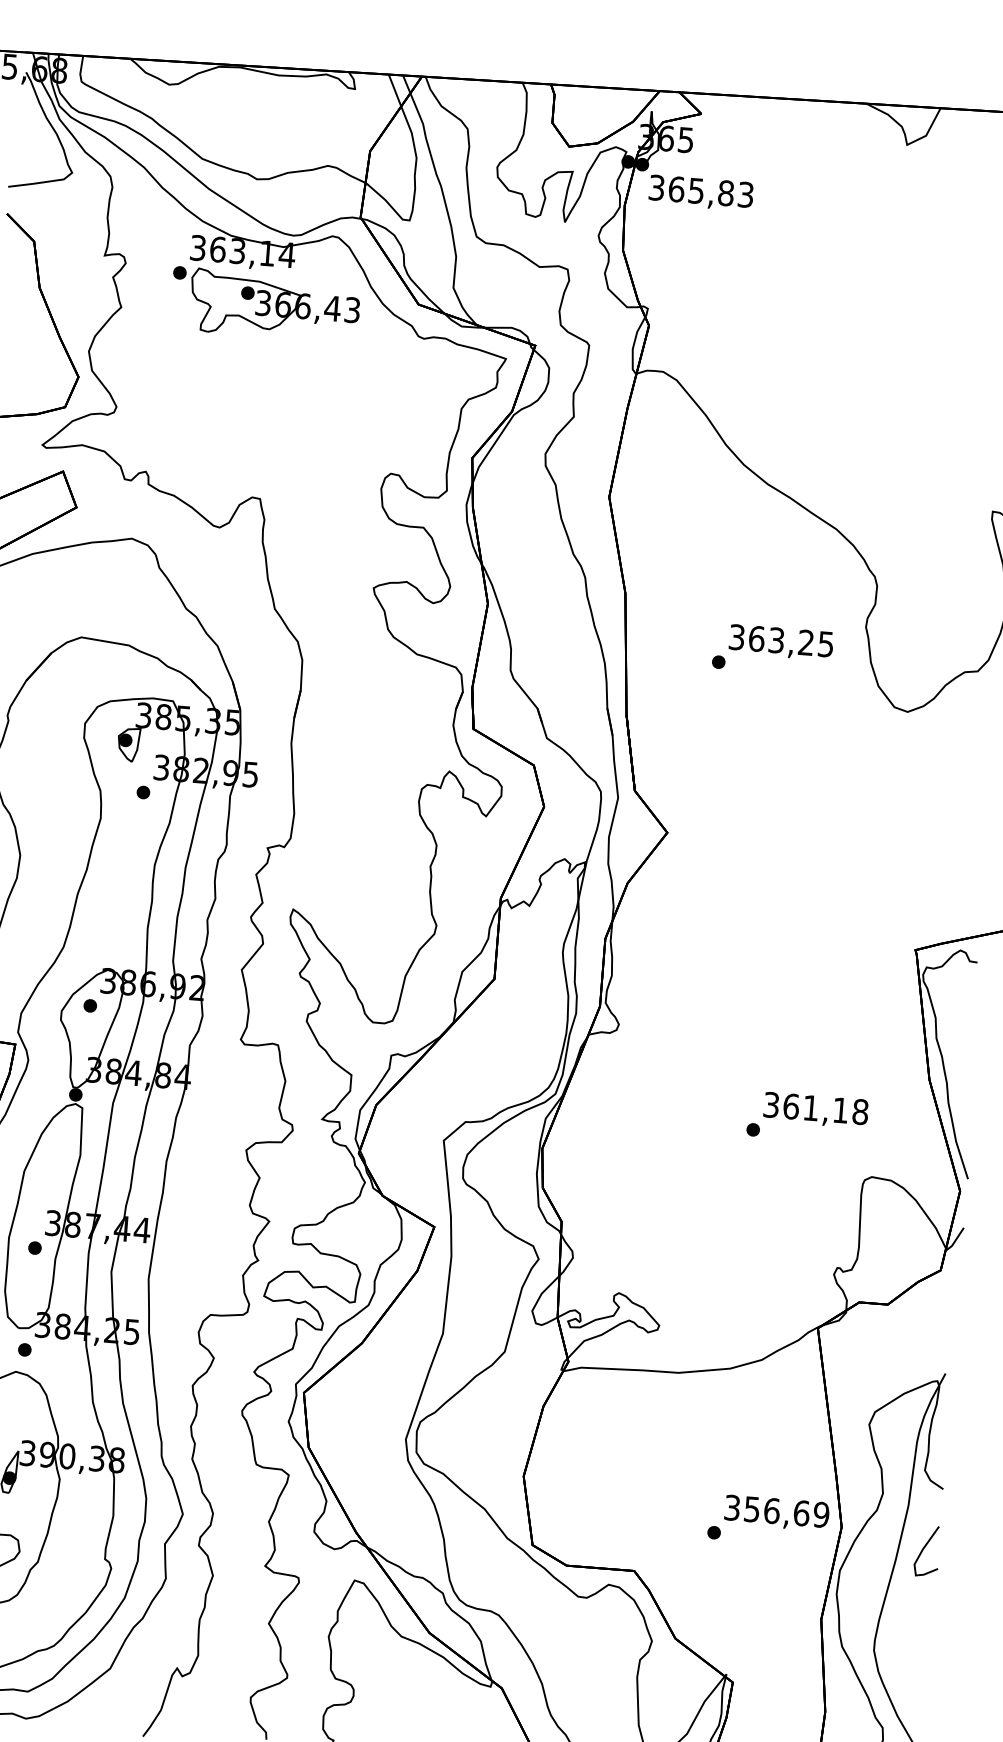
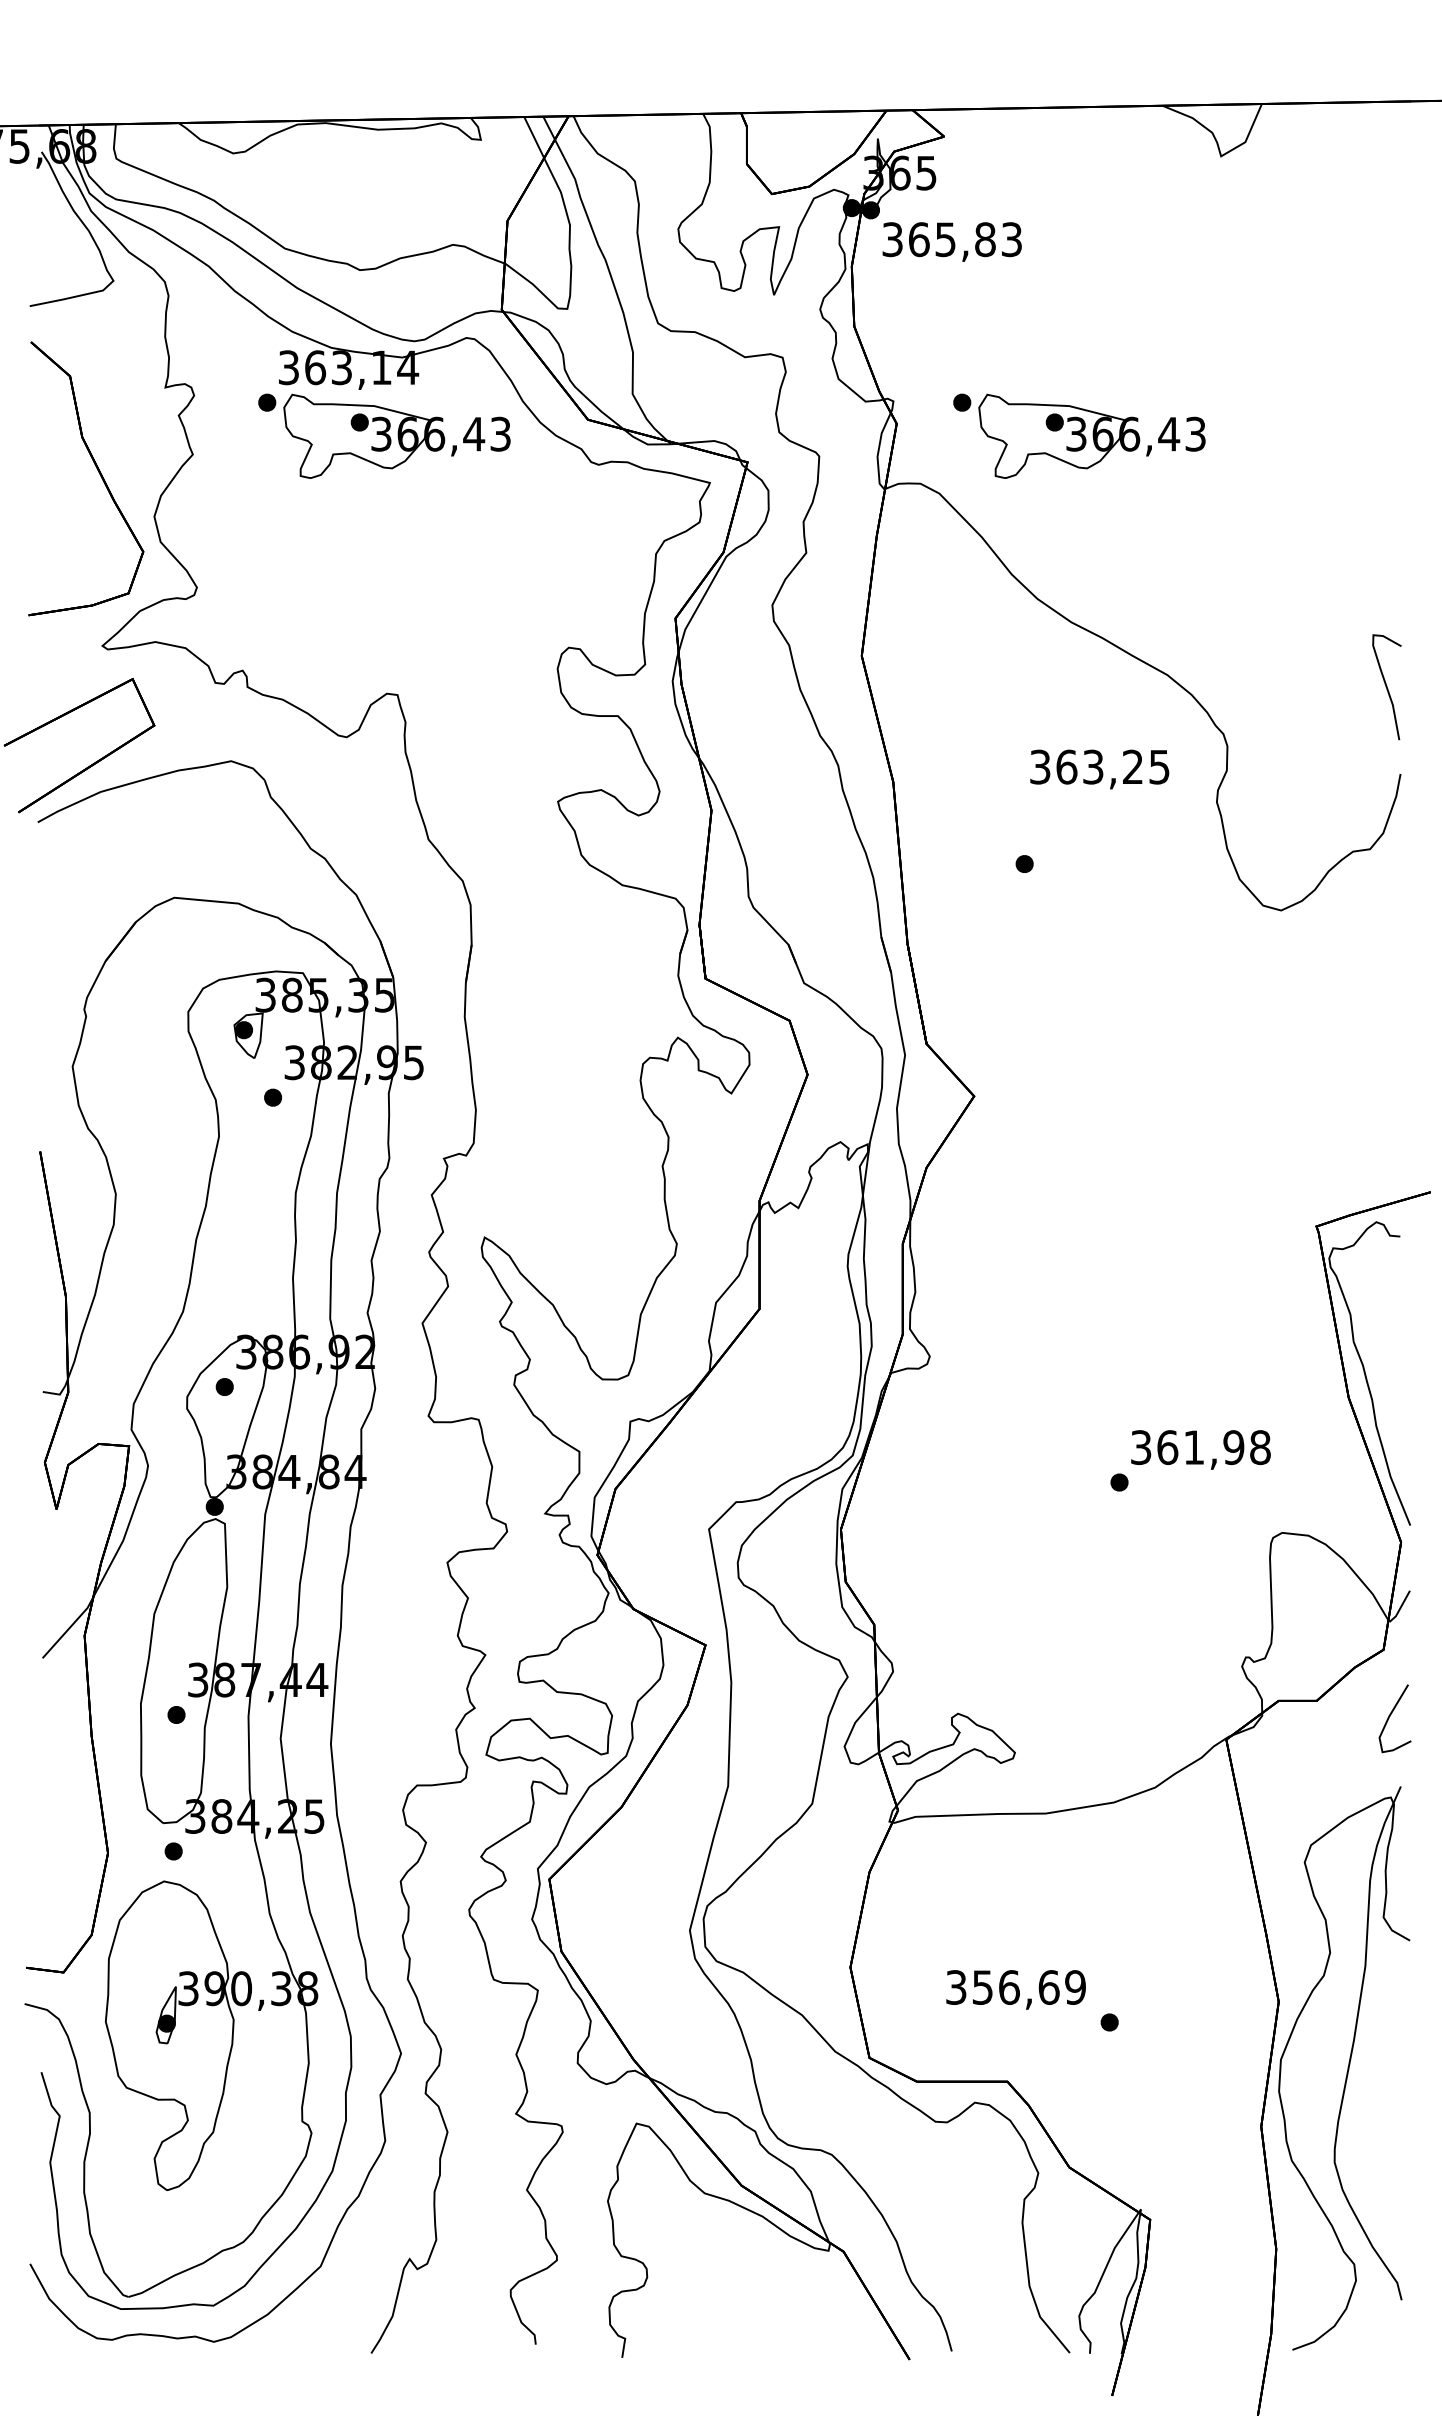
part: (784, 345) -> (1079, 435), added
text: (781, 642) -> (1099, 769), moved
text: (840, 1110) -> (1233, 1447), 361,18 -> 361,98
text: (776, 1512) -> (1015, 1989), moved
curve: (923, 1549) -> (1390, 1716), moved

